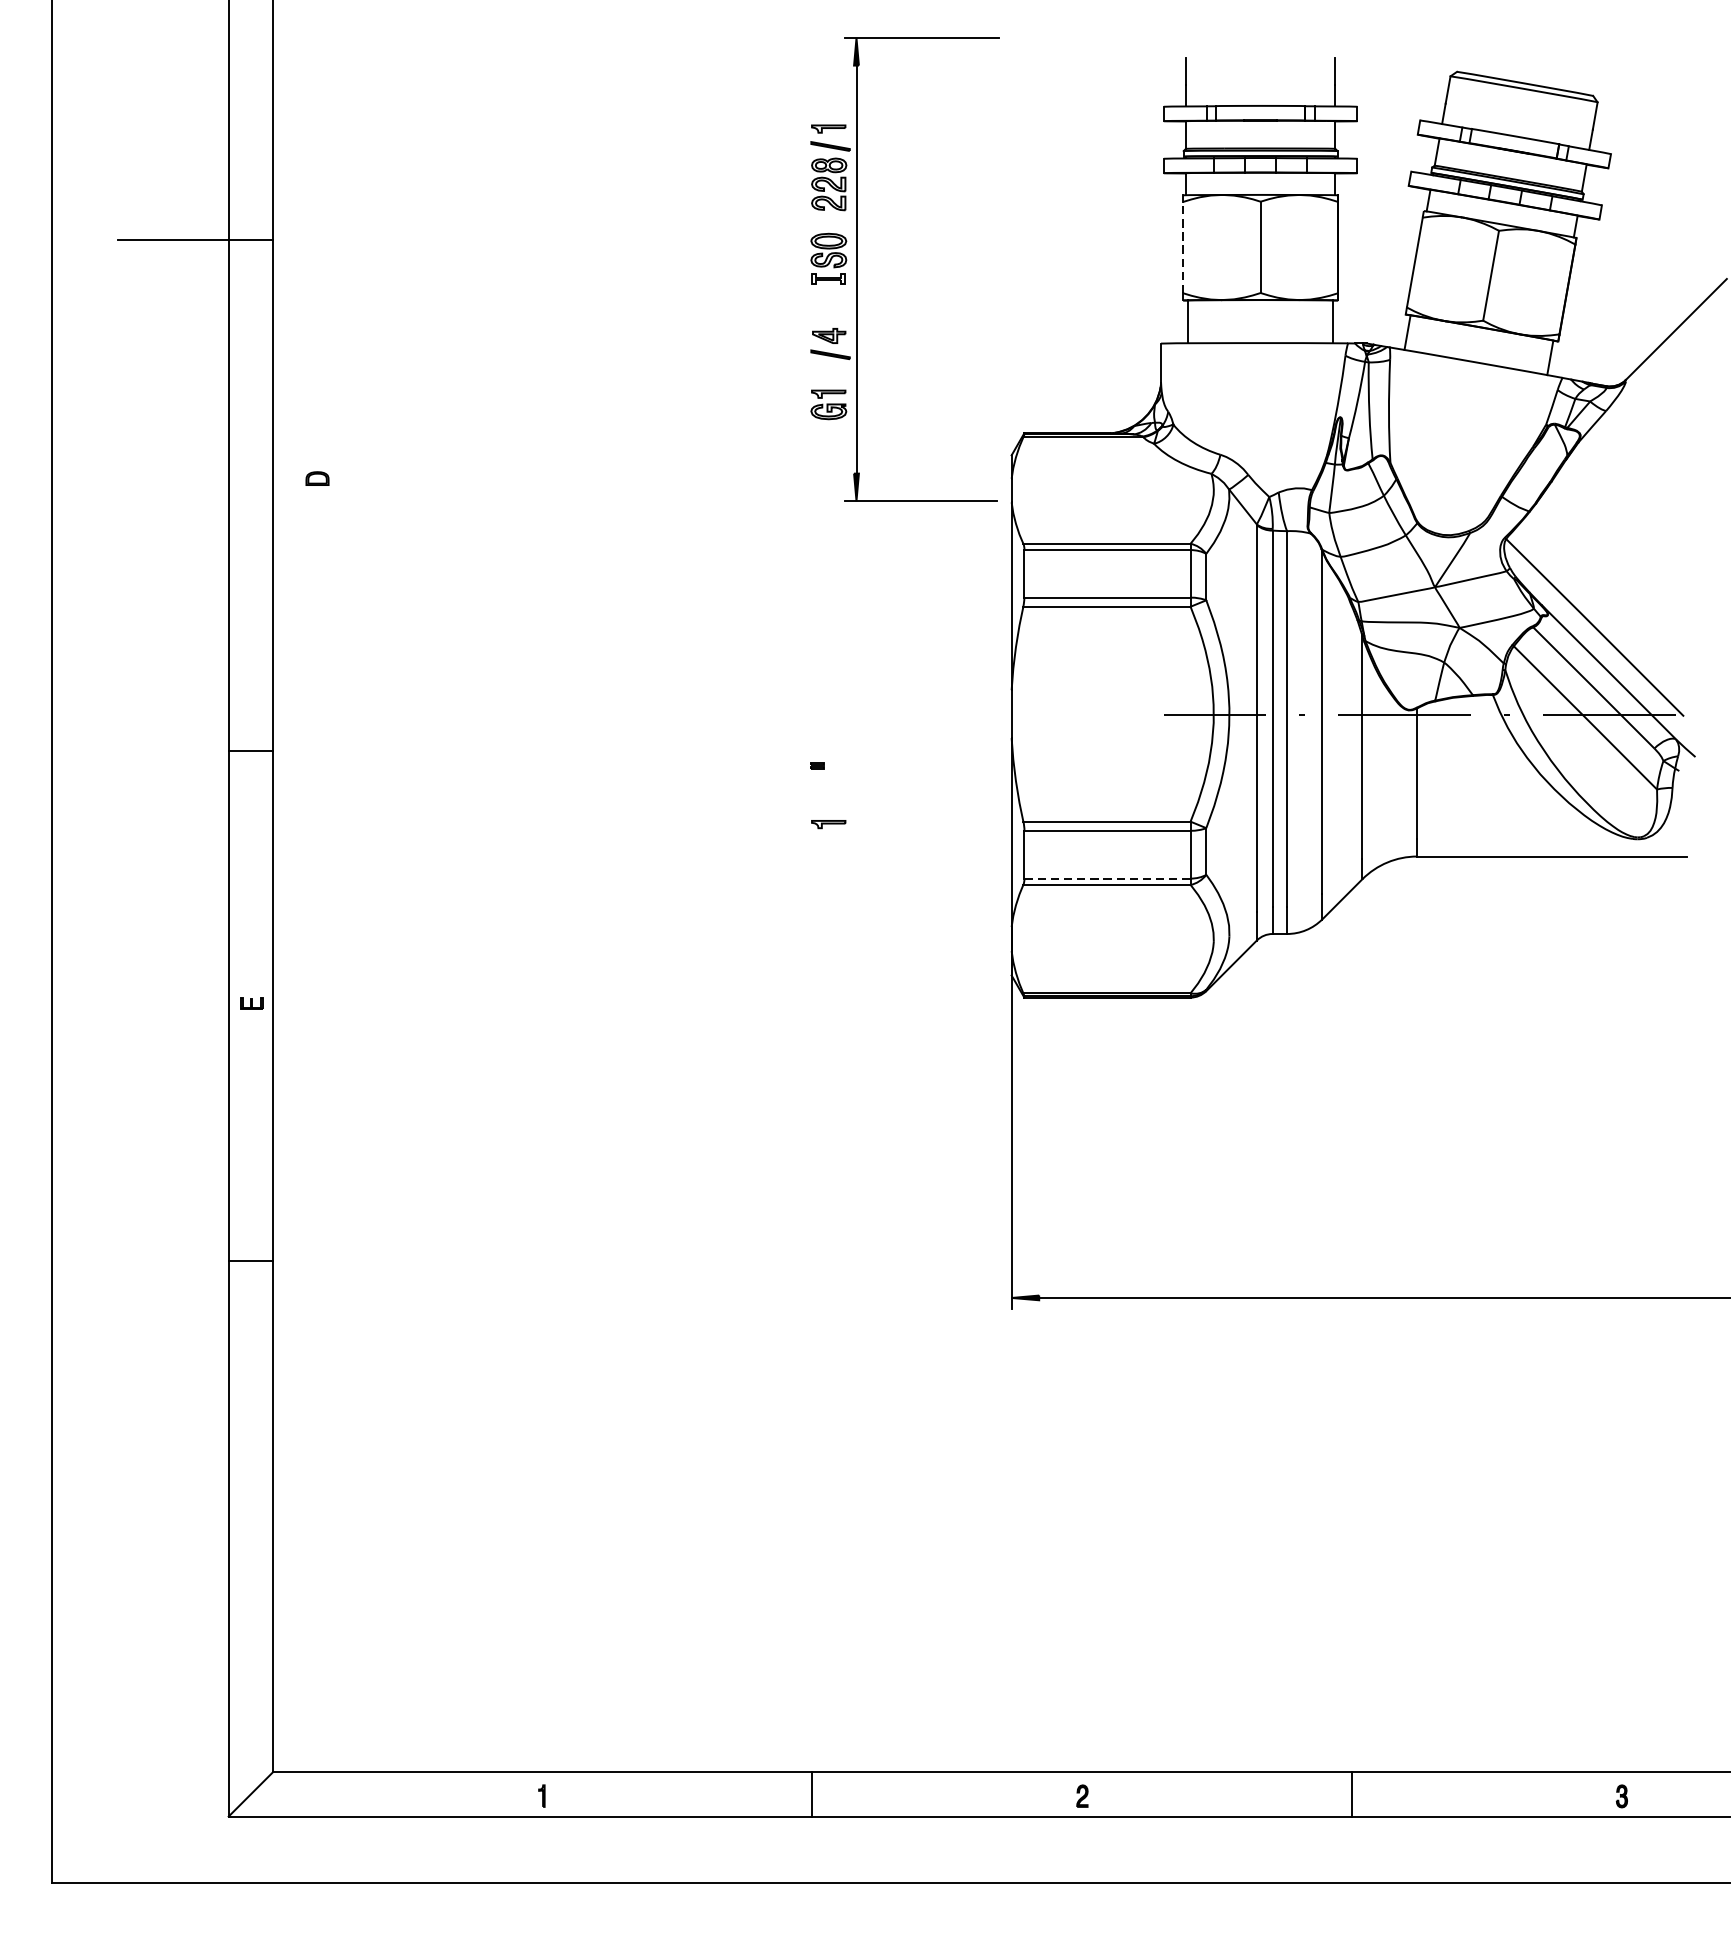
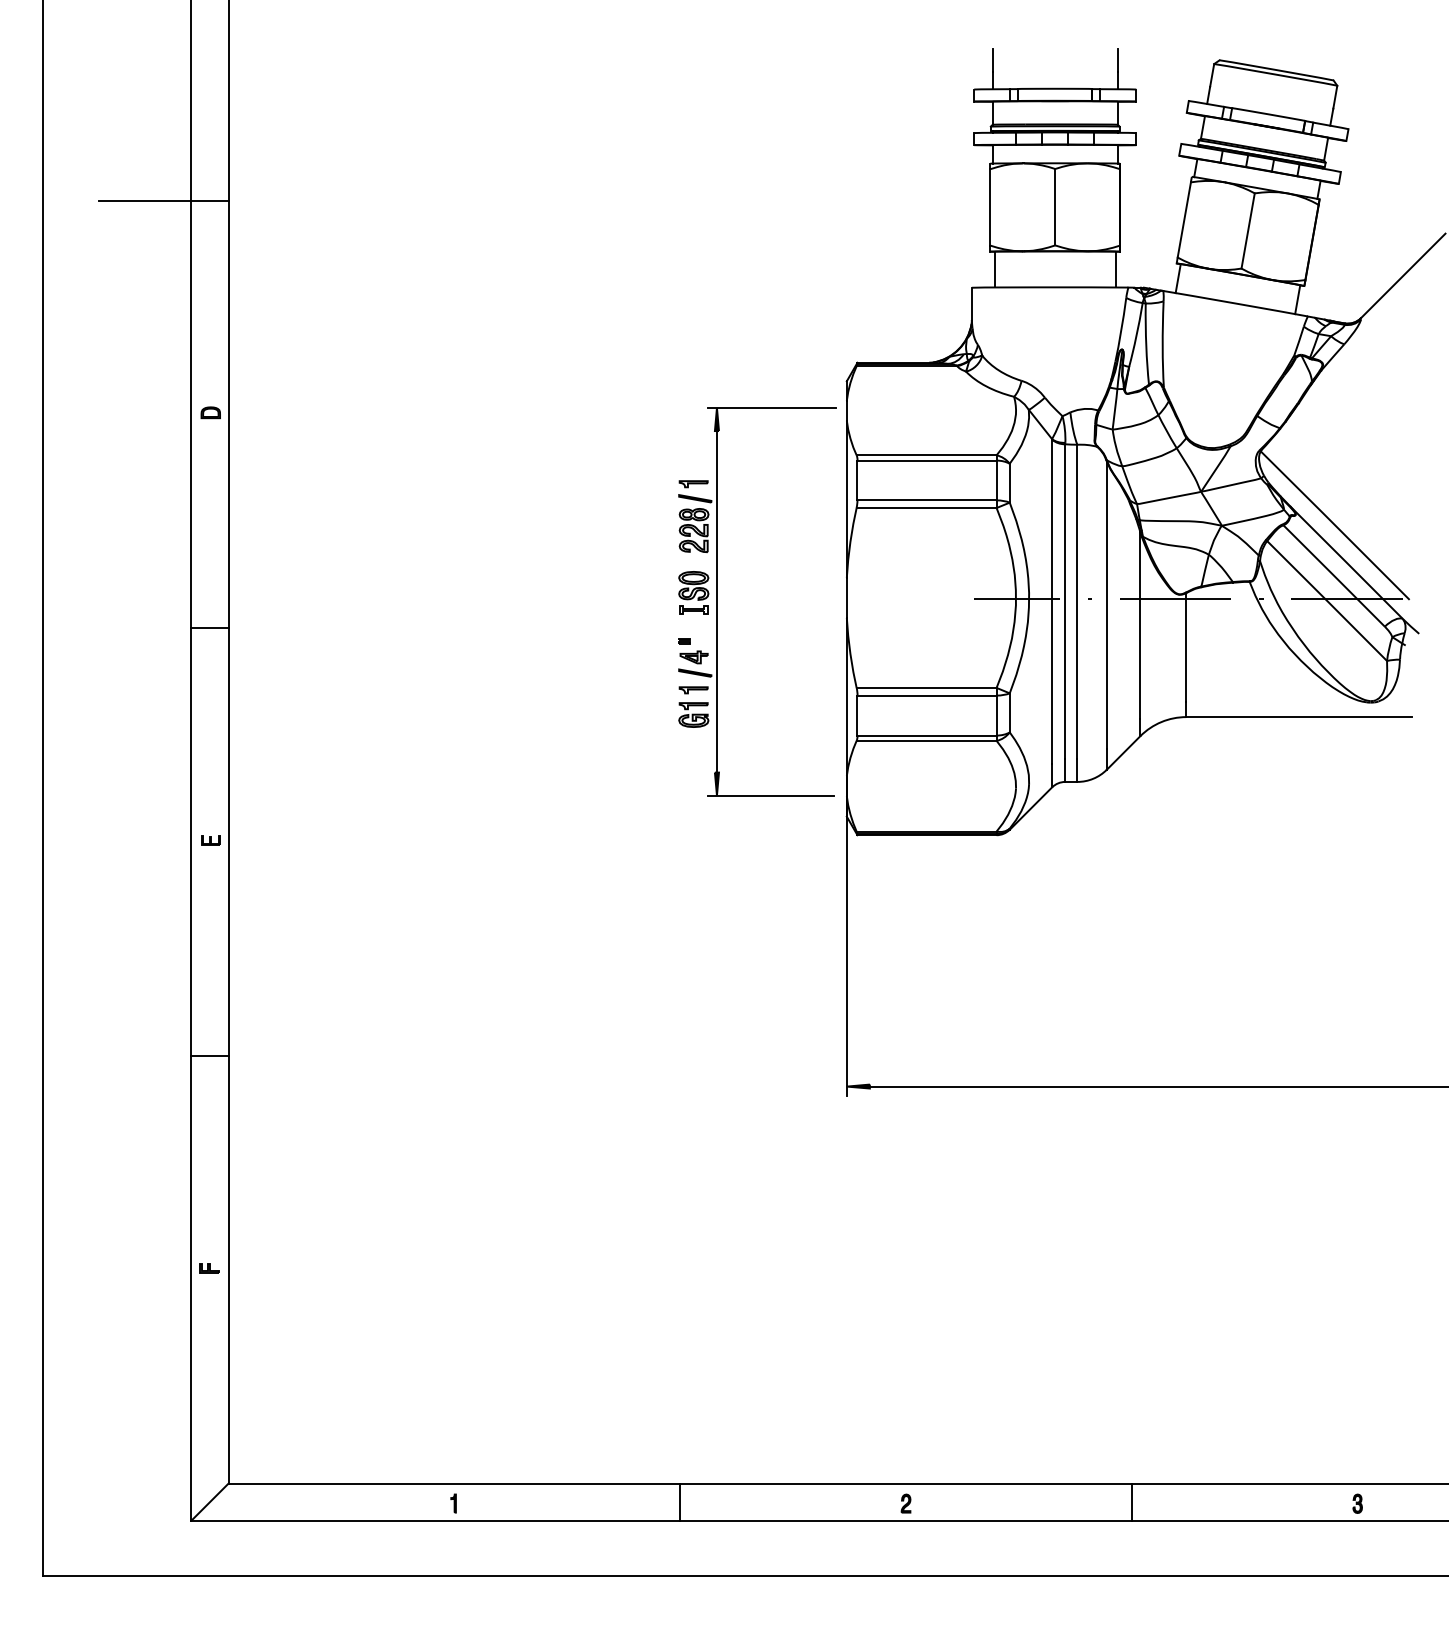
line: (1183, 246) -> (990, 206), dashed -> solid
part: (857, 269) -> (717, 601), moved
part: (317, 478) -> (210, 412), moved
line: (1108, 878) -> (927, 735), dashed -> solid
part: (250, 1515) -> (209, 1268), added

